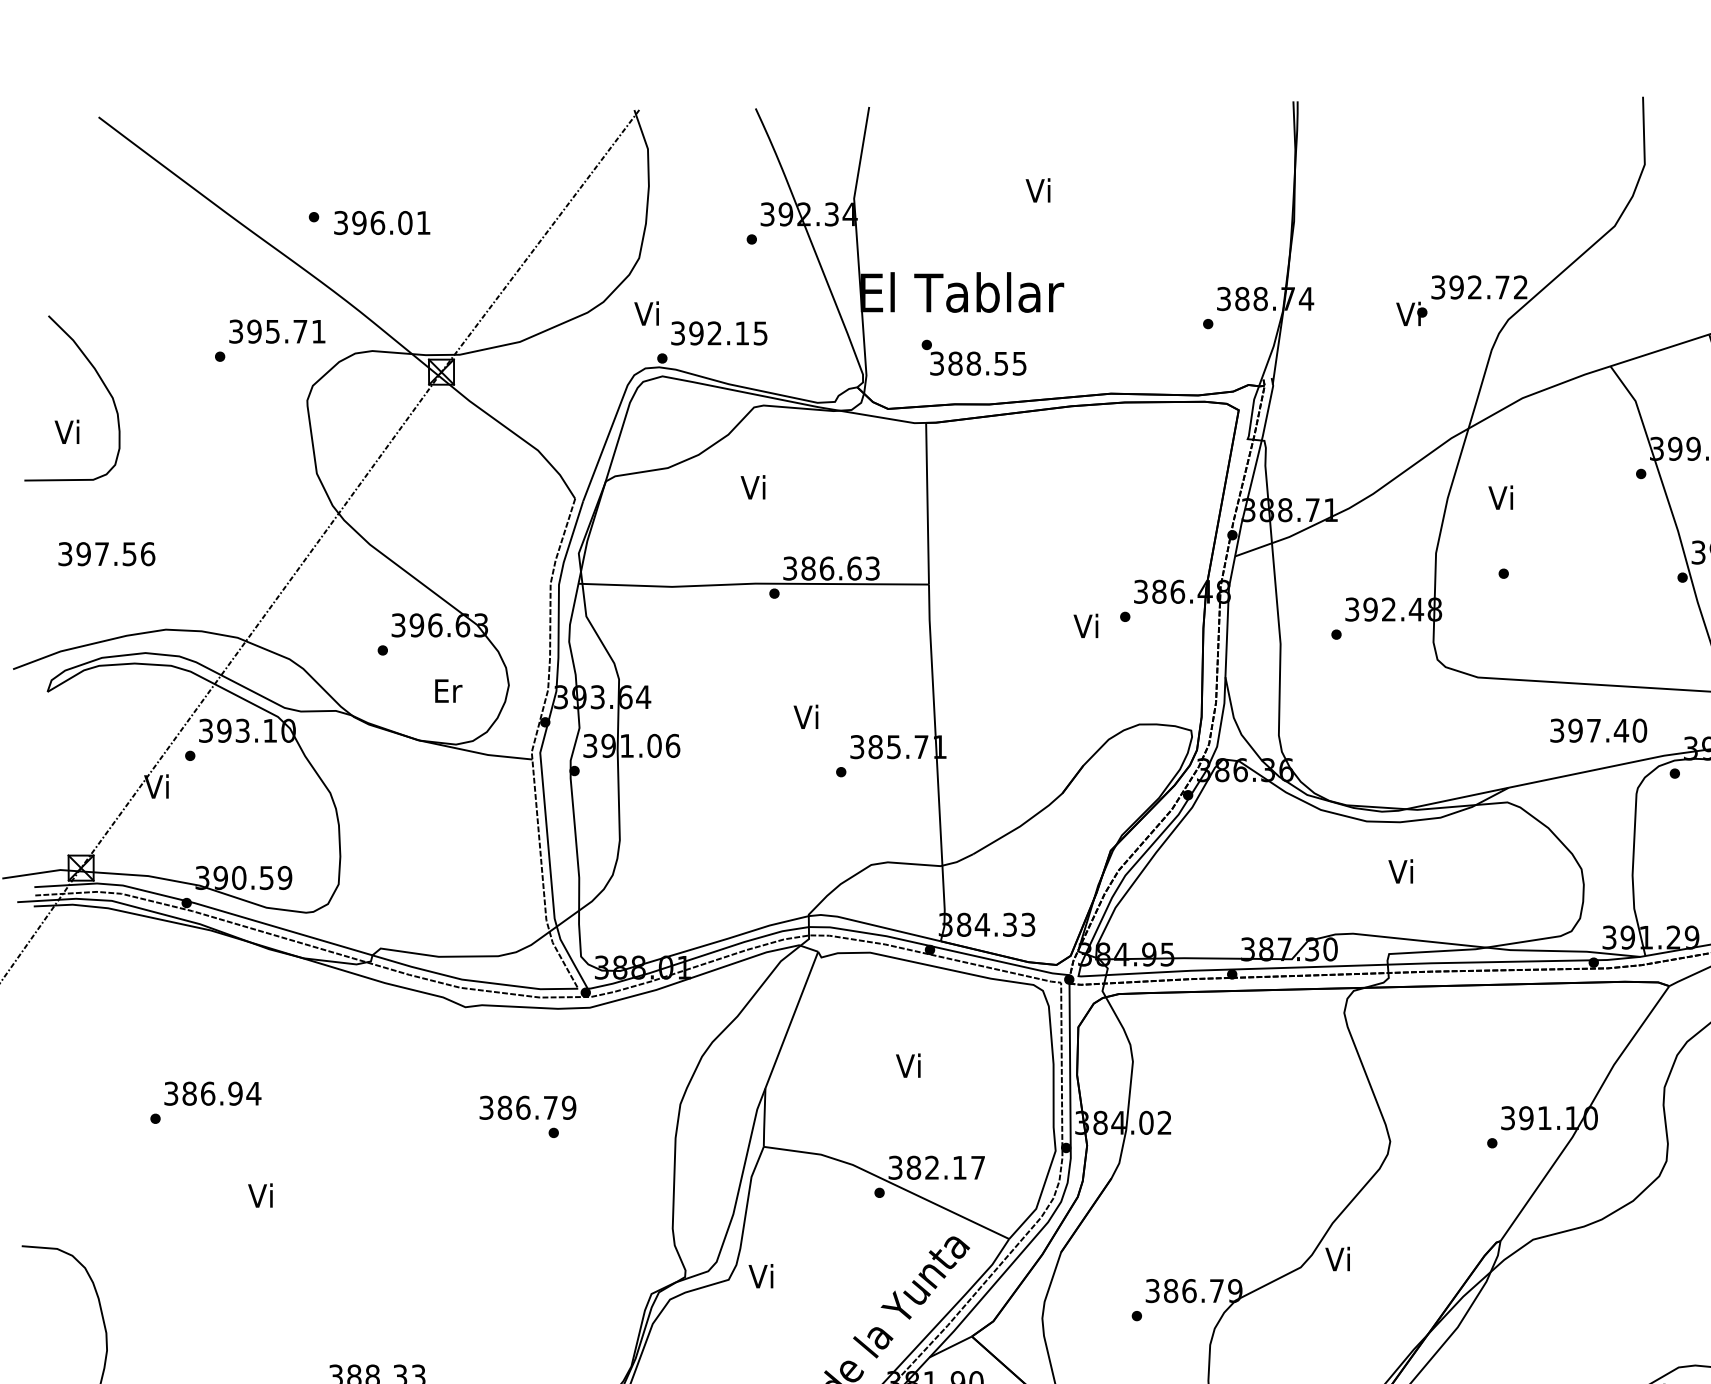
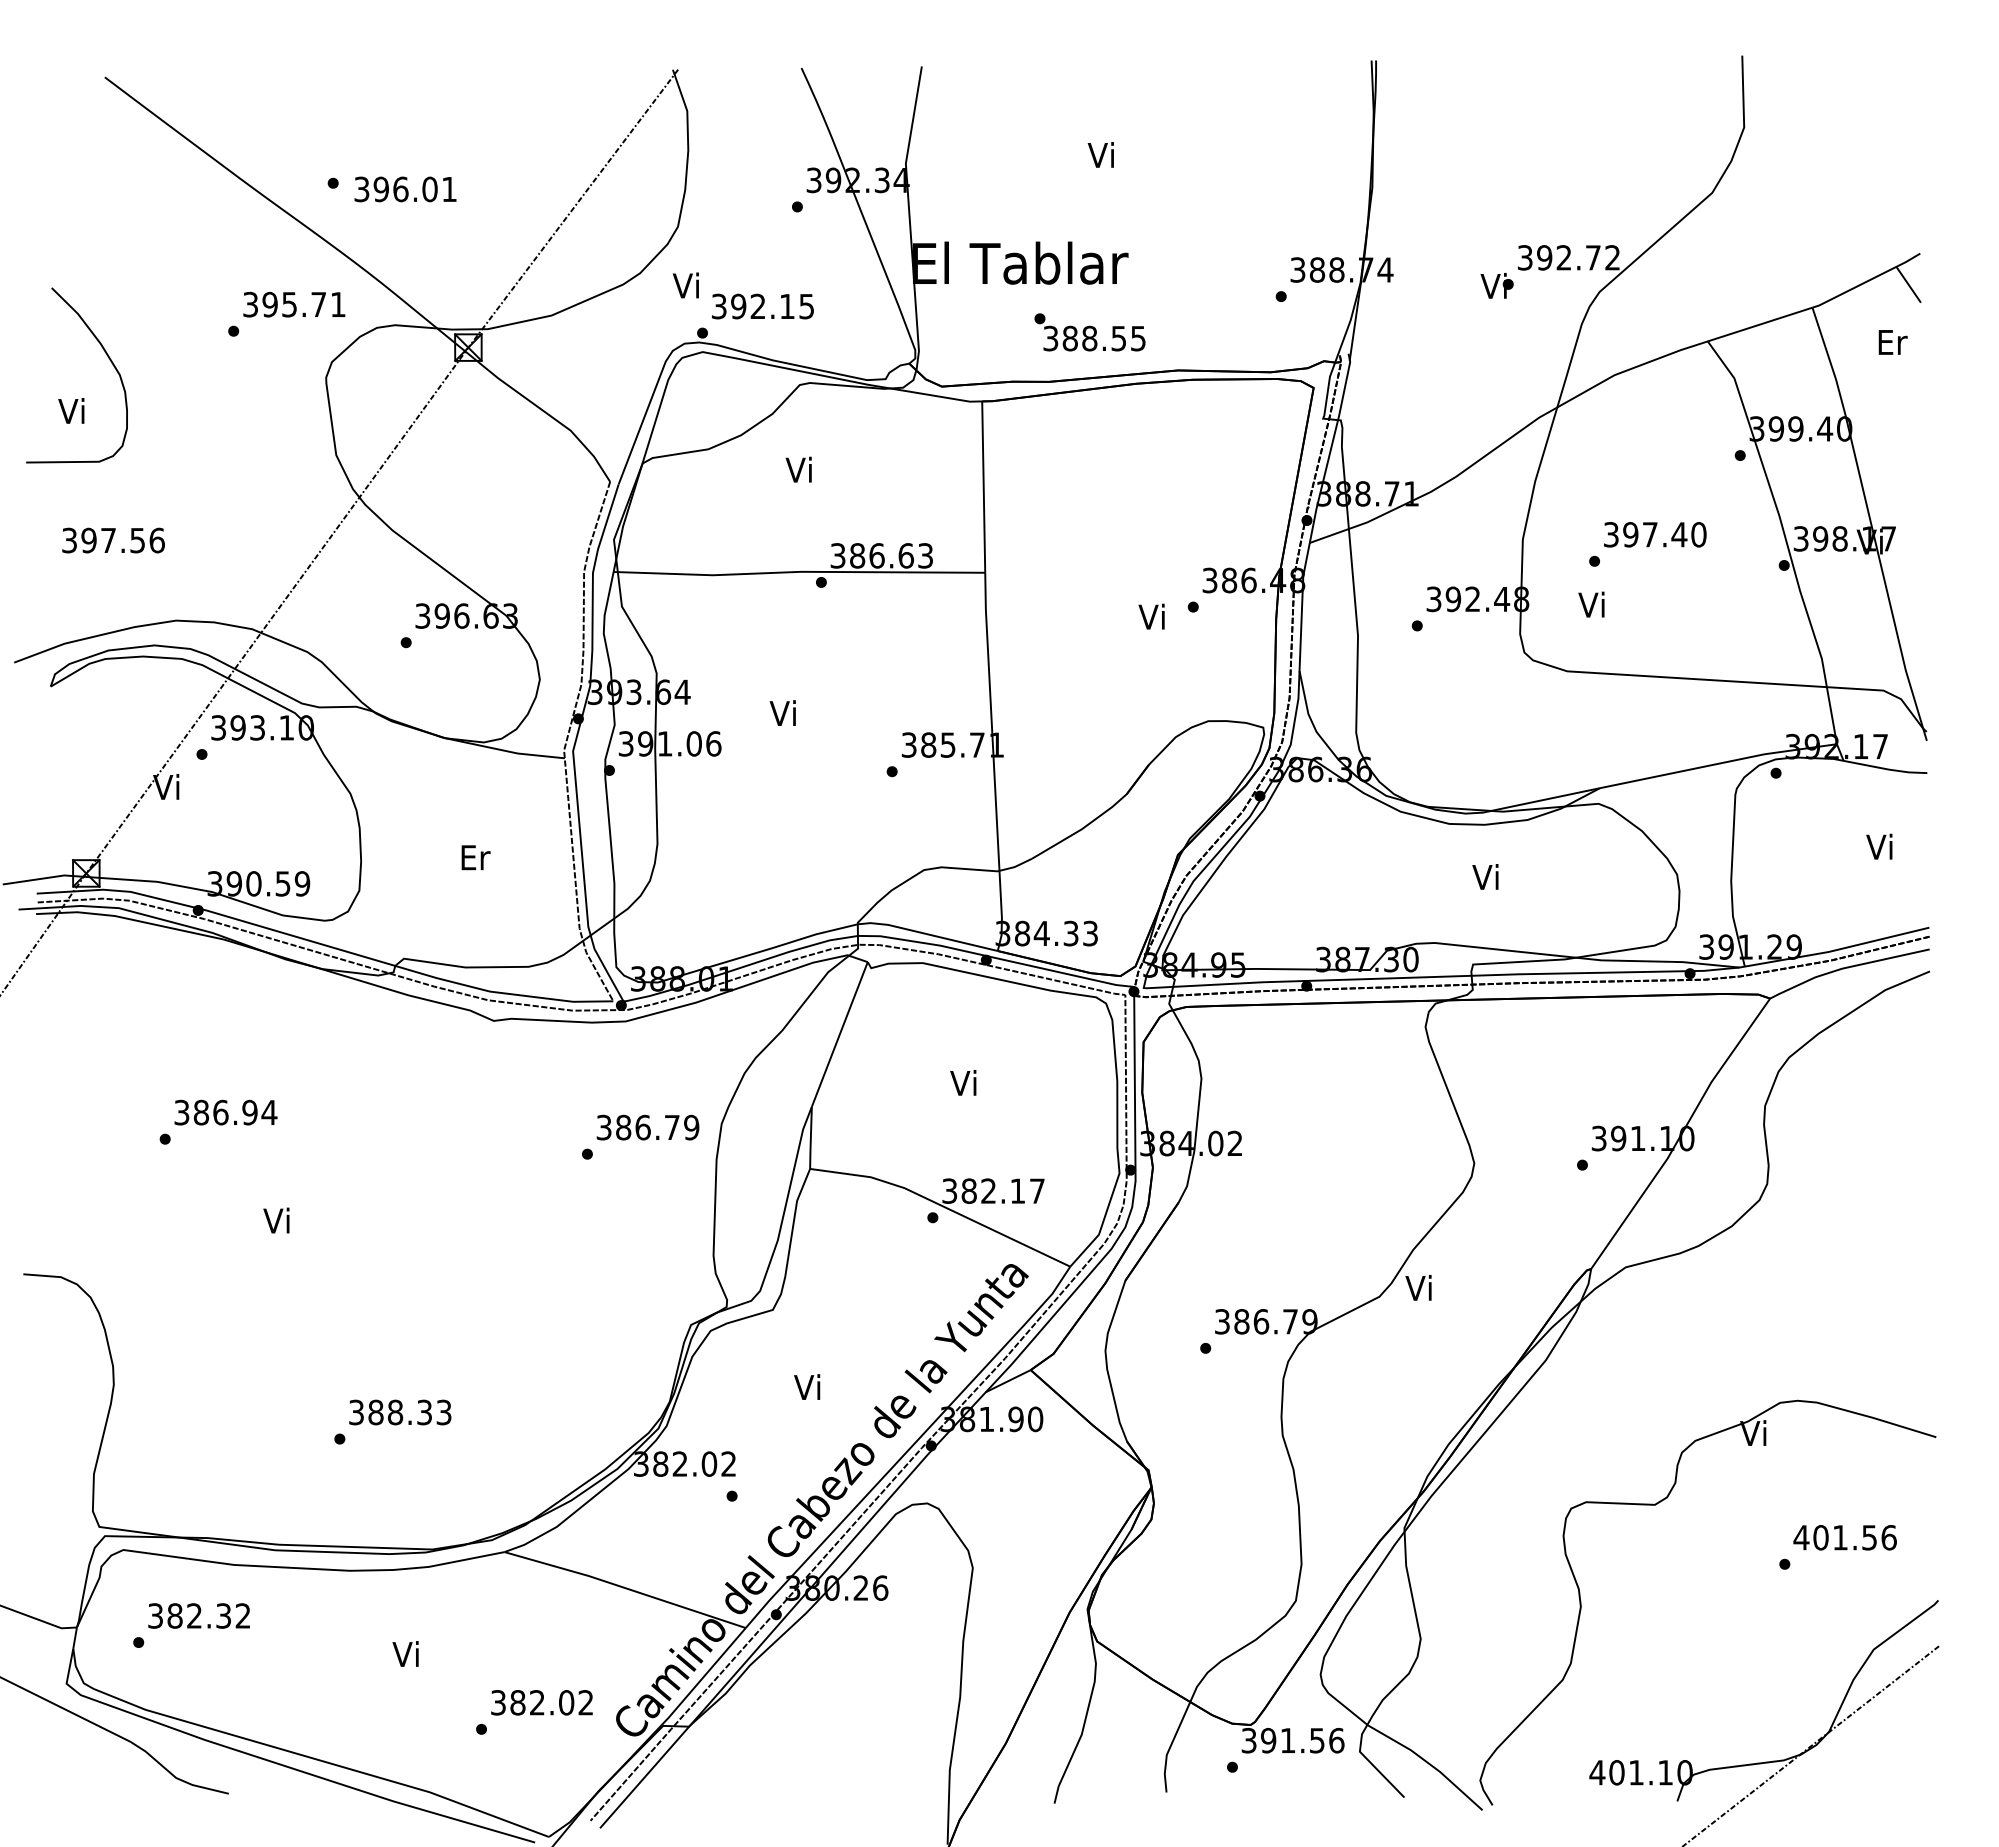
text: (973, 357) -> (1089, 332), moved
text: (1500, 497) -> (1591, 604), moved
text: (448, 690) -> (475, 857), moved
text: (805, 716) -> (782, 712), moved
text: (1598, 730) -> (1655, 534), moved
text: (527, 1107) -> (647, 1127), moved
text: (761, 1275) -> (807, 1386), moved

